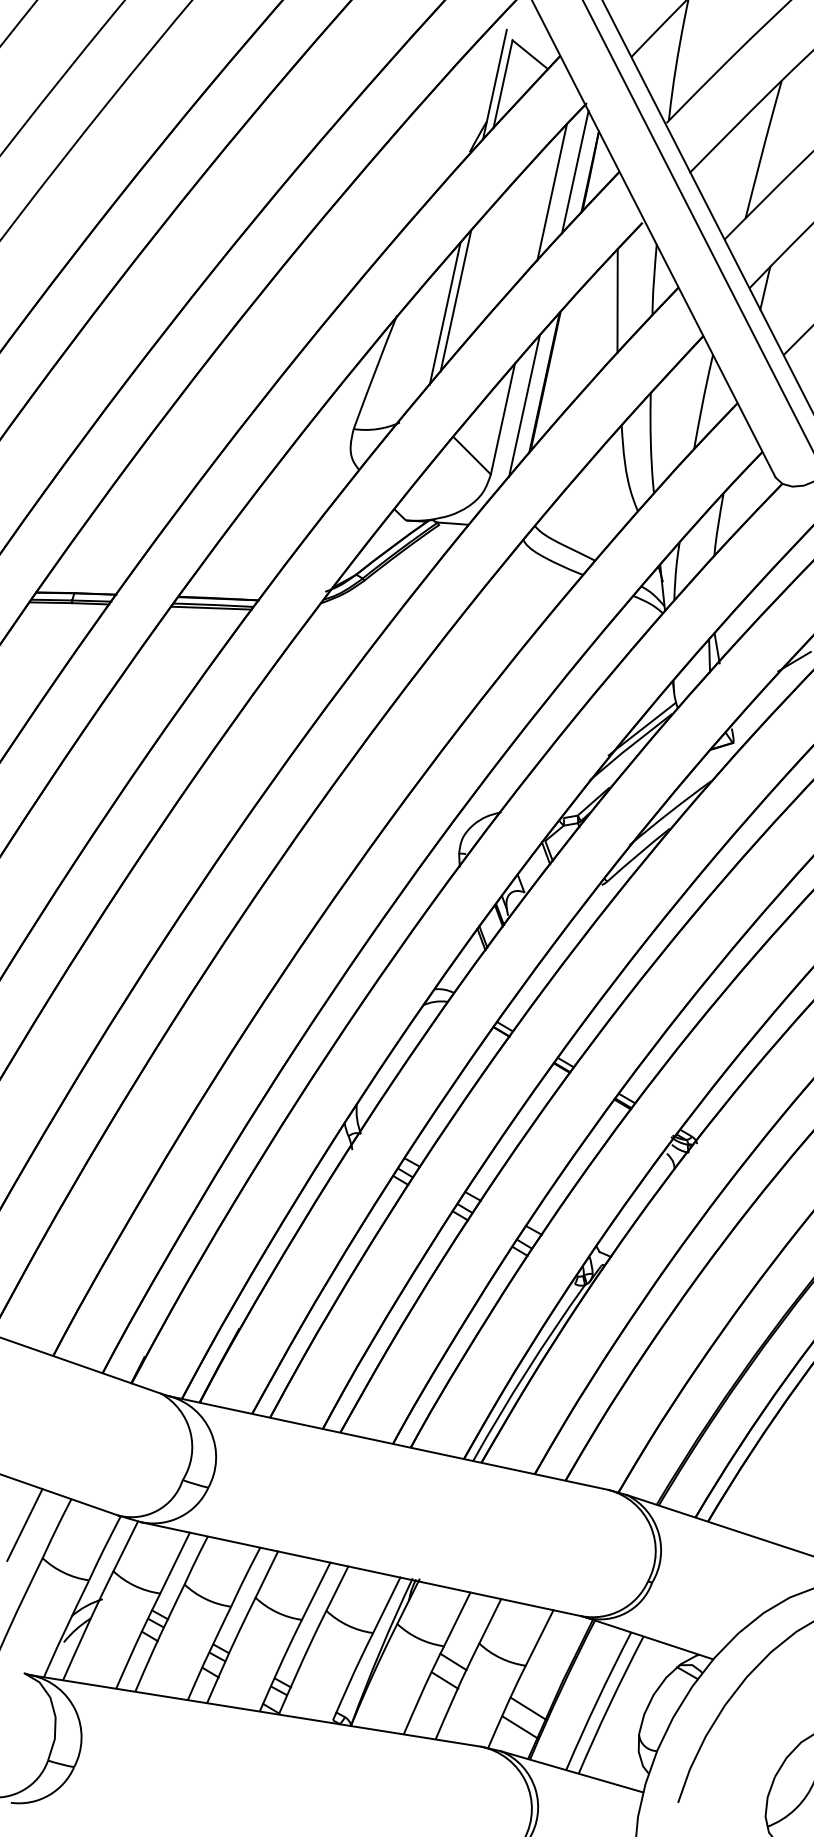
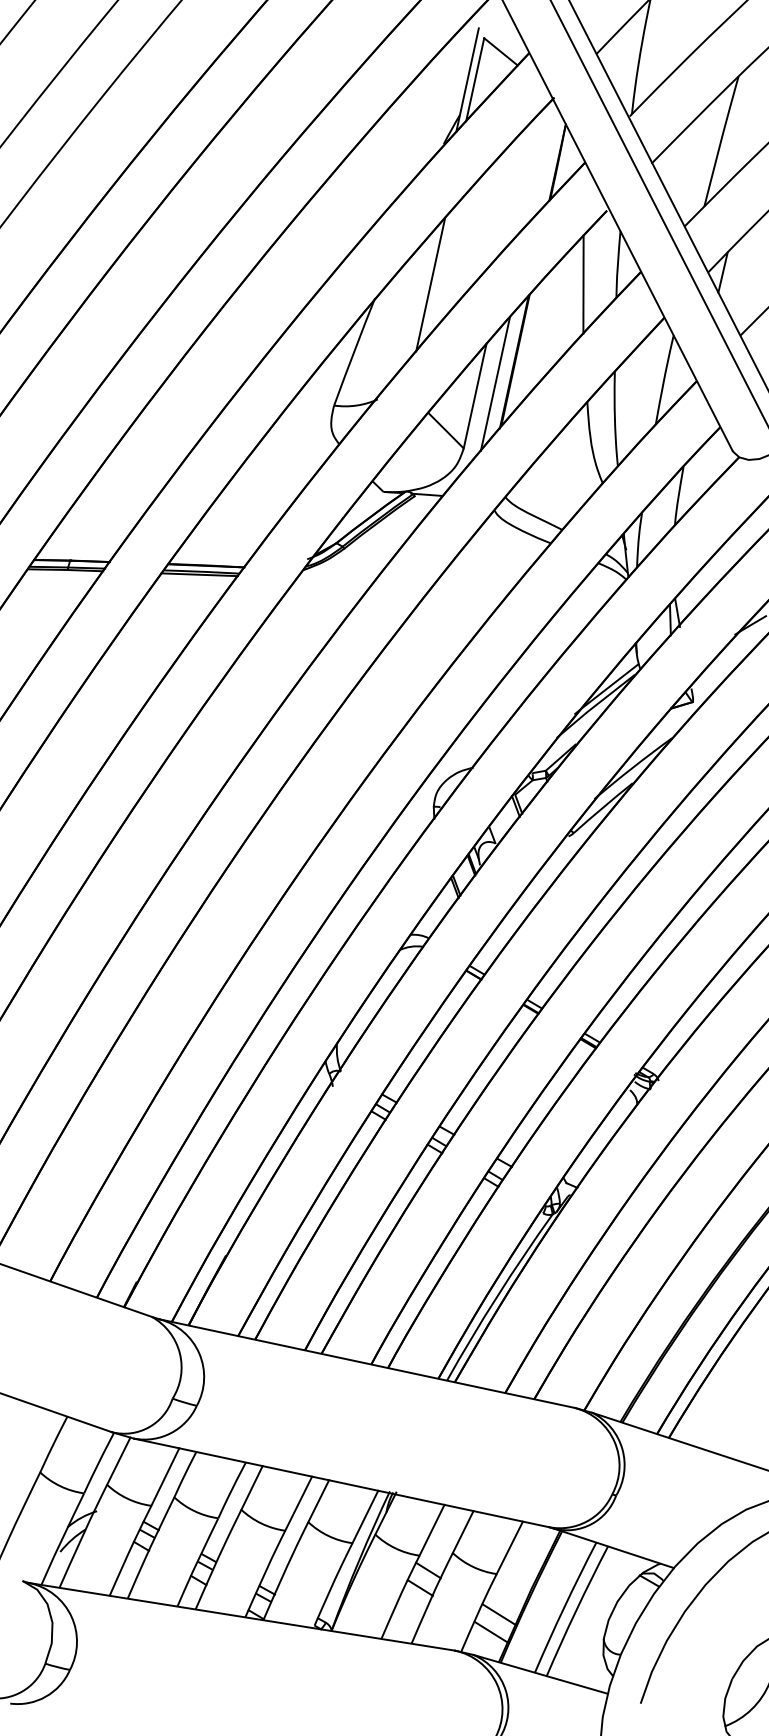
line: (575, 172) -> (543, 163), removed
line: (551, 192) -> (521, 182), removed
line: (444, 313) -> (419, 296), removed
line: (24, 1524) -> (23, 1440), removed

